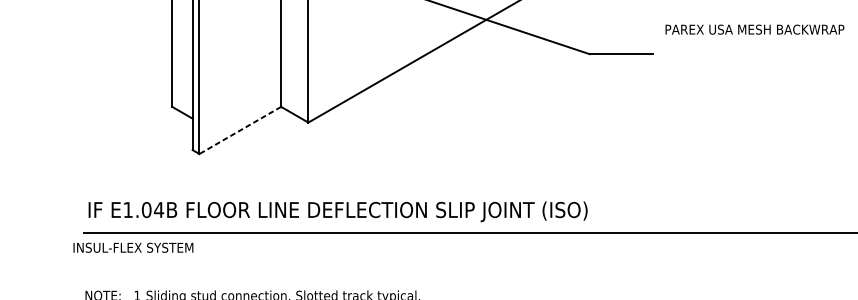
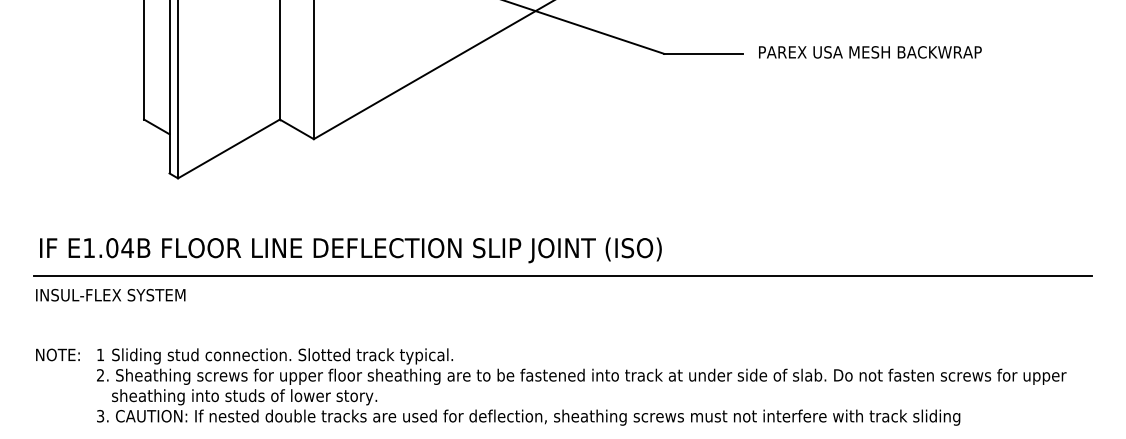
text: (755, 29) -> (870, 52), moved
line: (239, 130) -> (228, 148), dashed -> solid
text: (133, 248) -> (110, 295), moved

